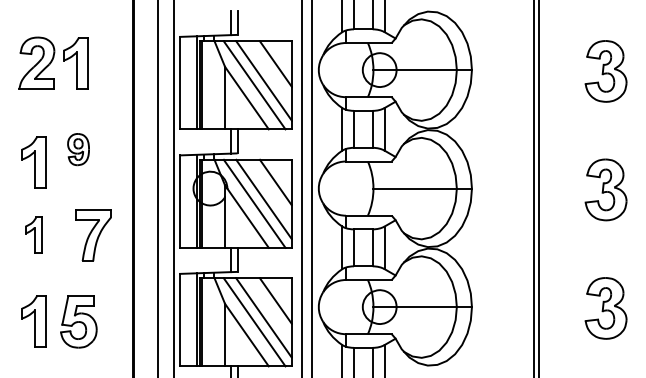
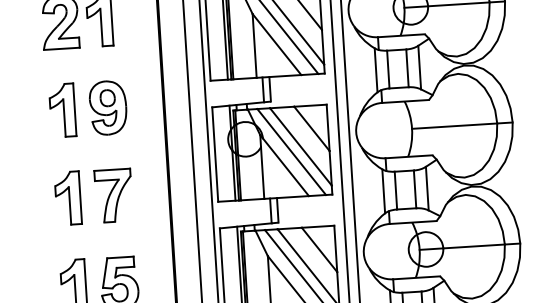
part: (78, 149) -> (108, 107), size x1.67
part: (33, 162) -> (62, 110), moved
part: (33, 235) -> (67, 198), size x1.43
part: (93, 235) -> (113, 195), moved

